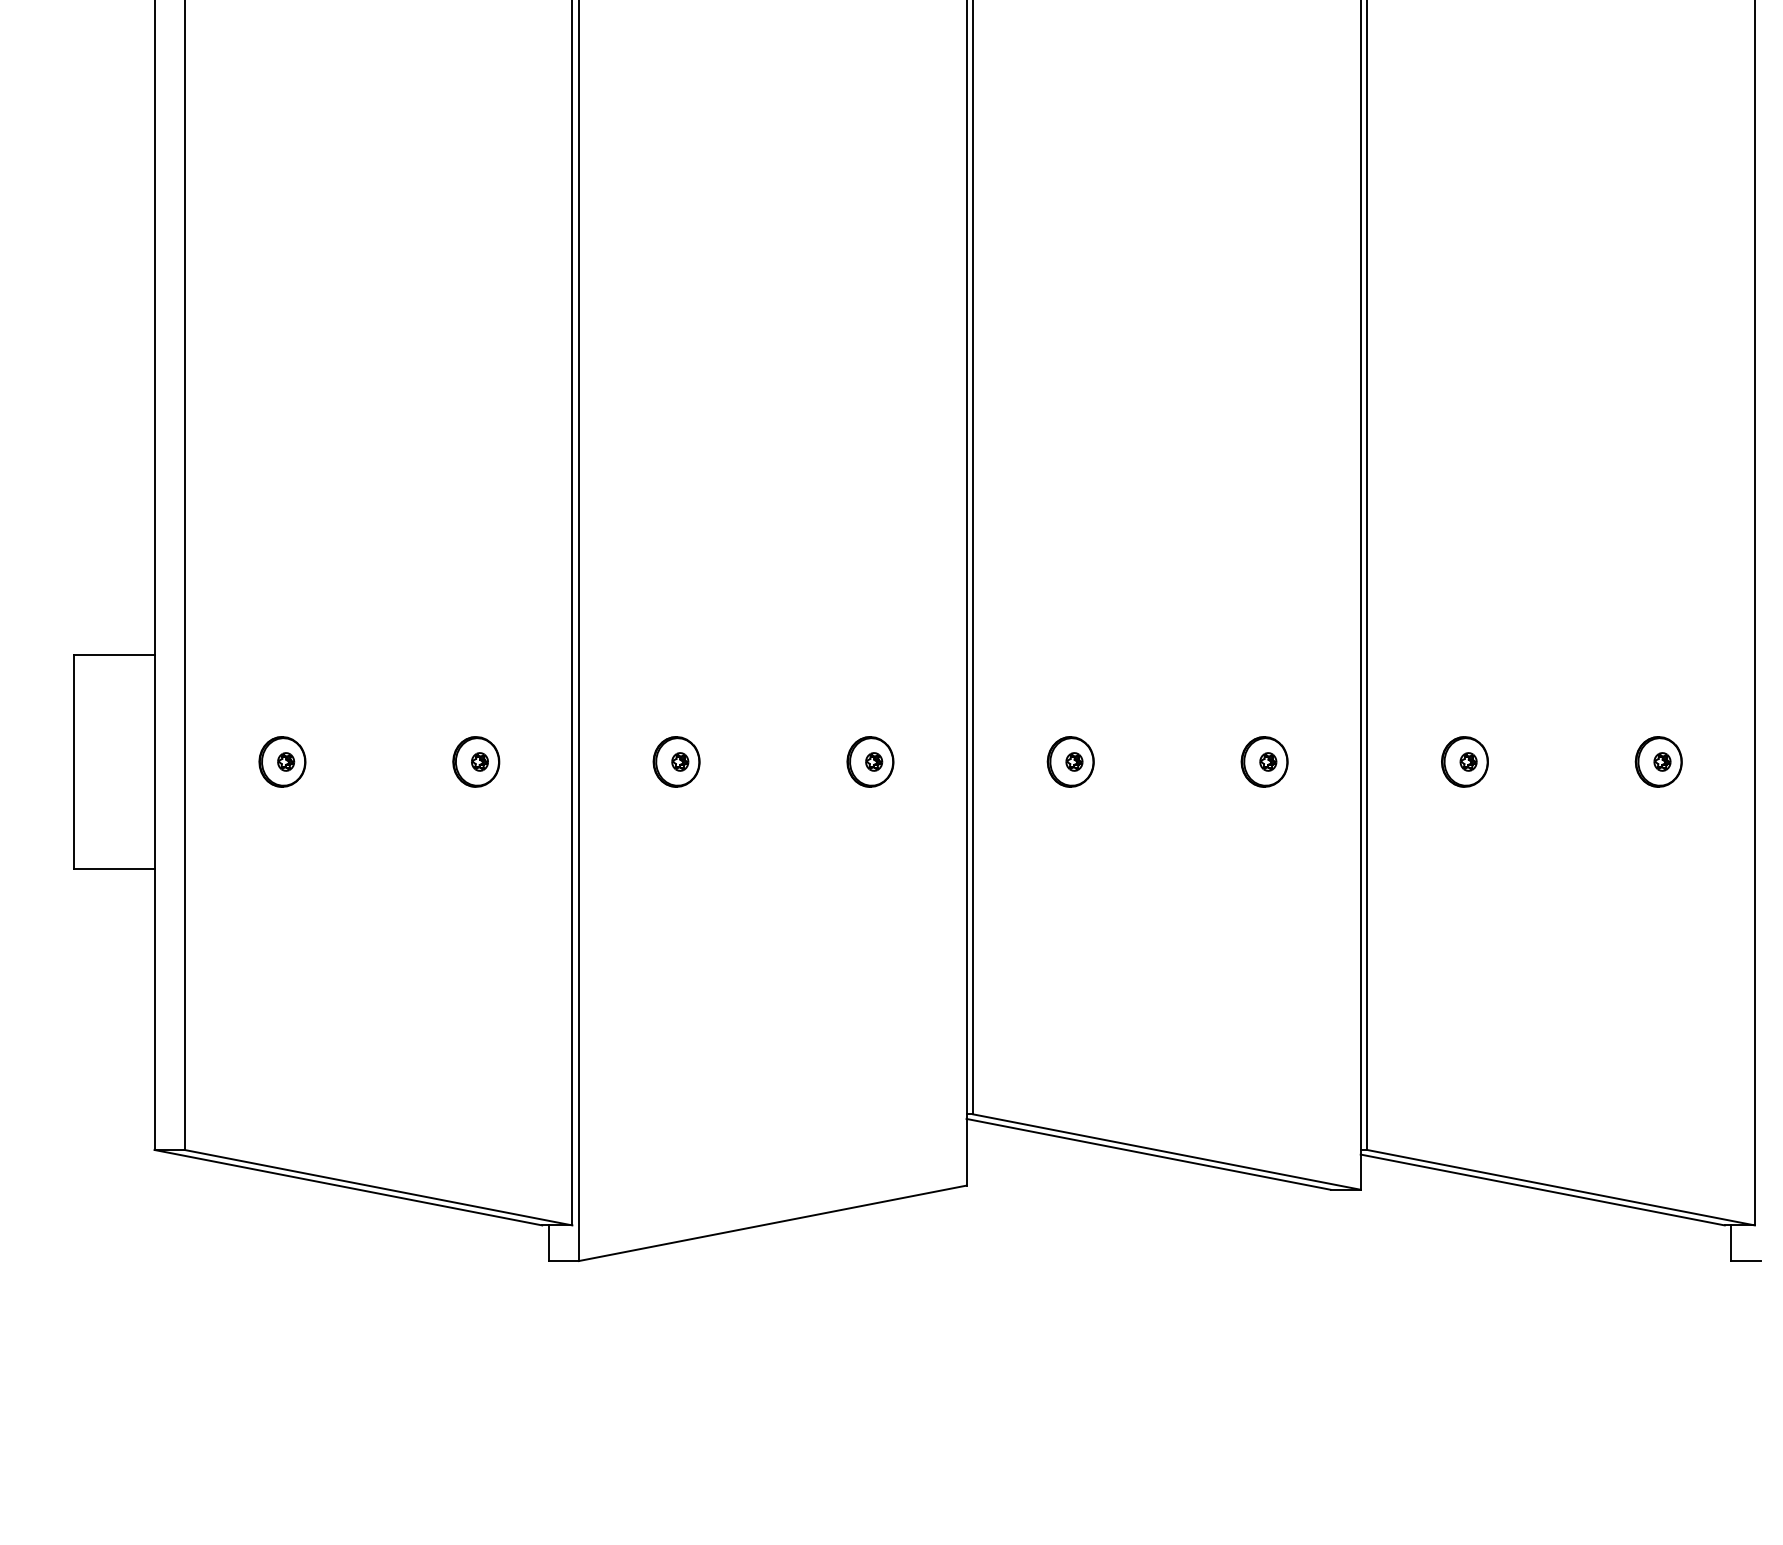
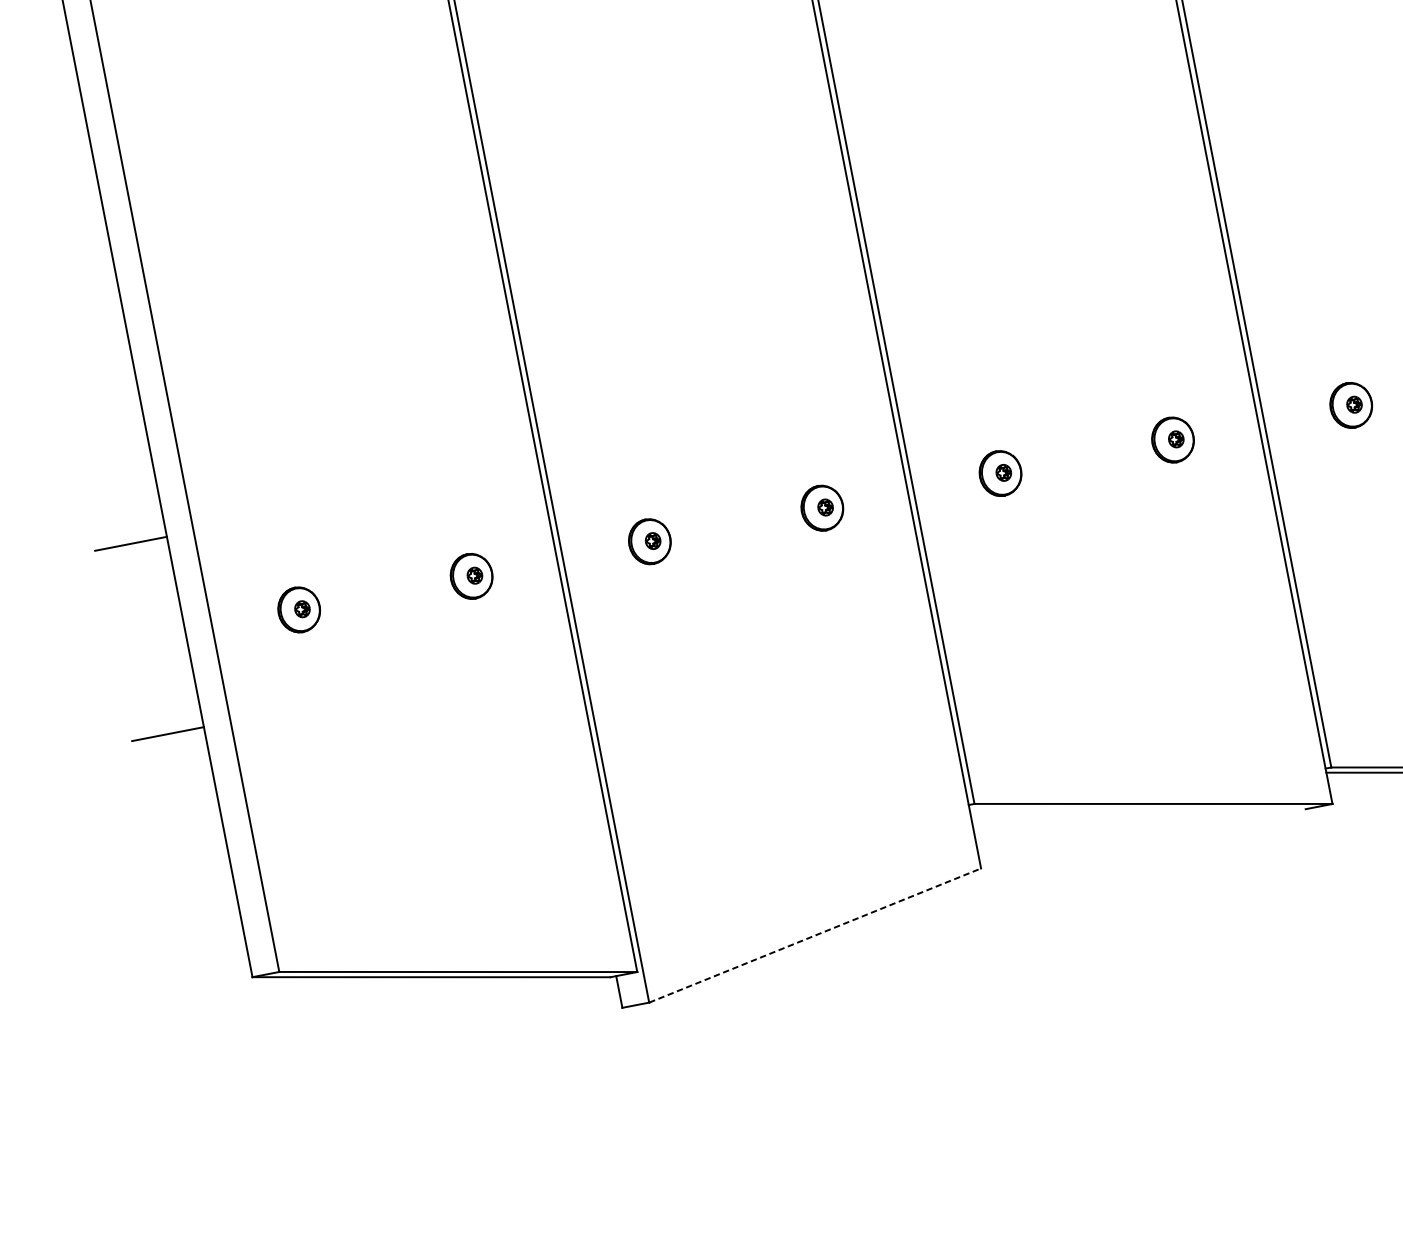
line: (73, 761) -> (113, 645), removed
line: (1148, 1153) -> (1137, 808), removed
line: (773, 1223) -> (815, 935), solid -> dashed

